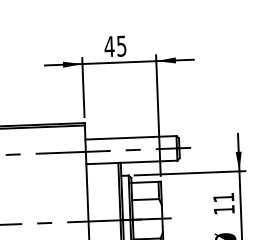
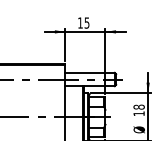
text: (109, 45) -> (80, 22), 45 -> 15
text: (222, 196) -> (138, 106), 11 -> 18

